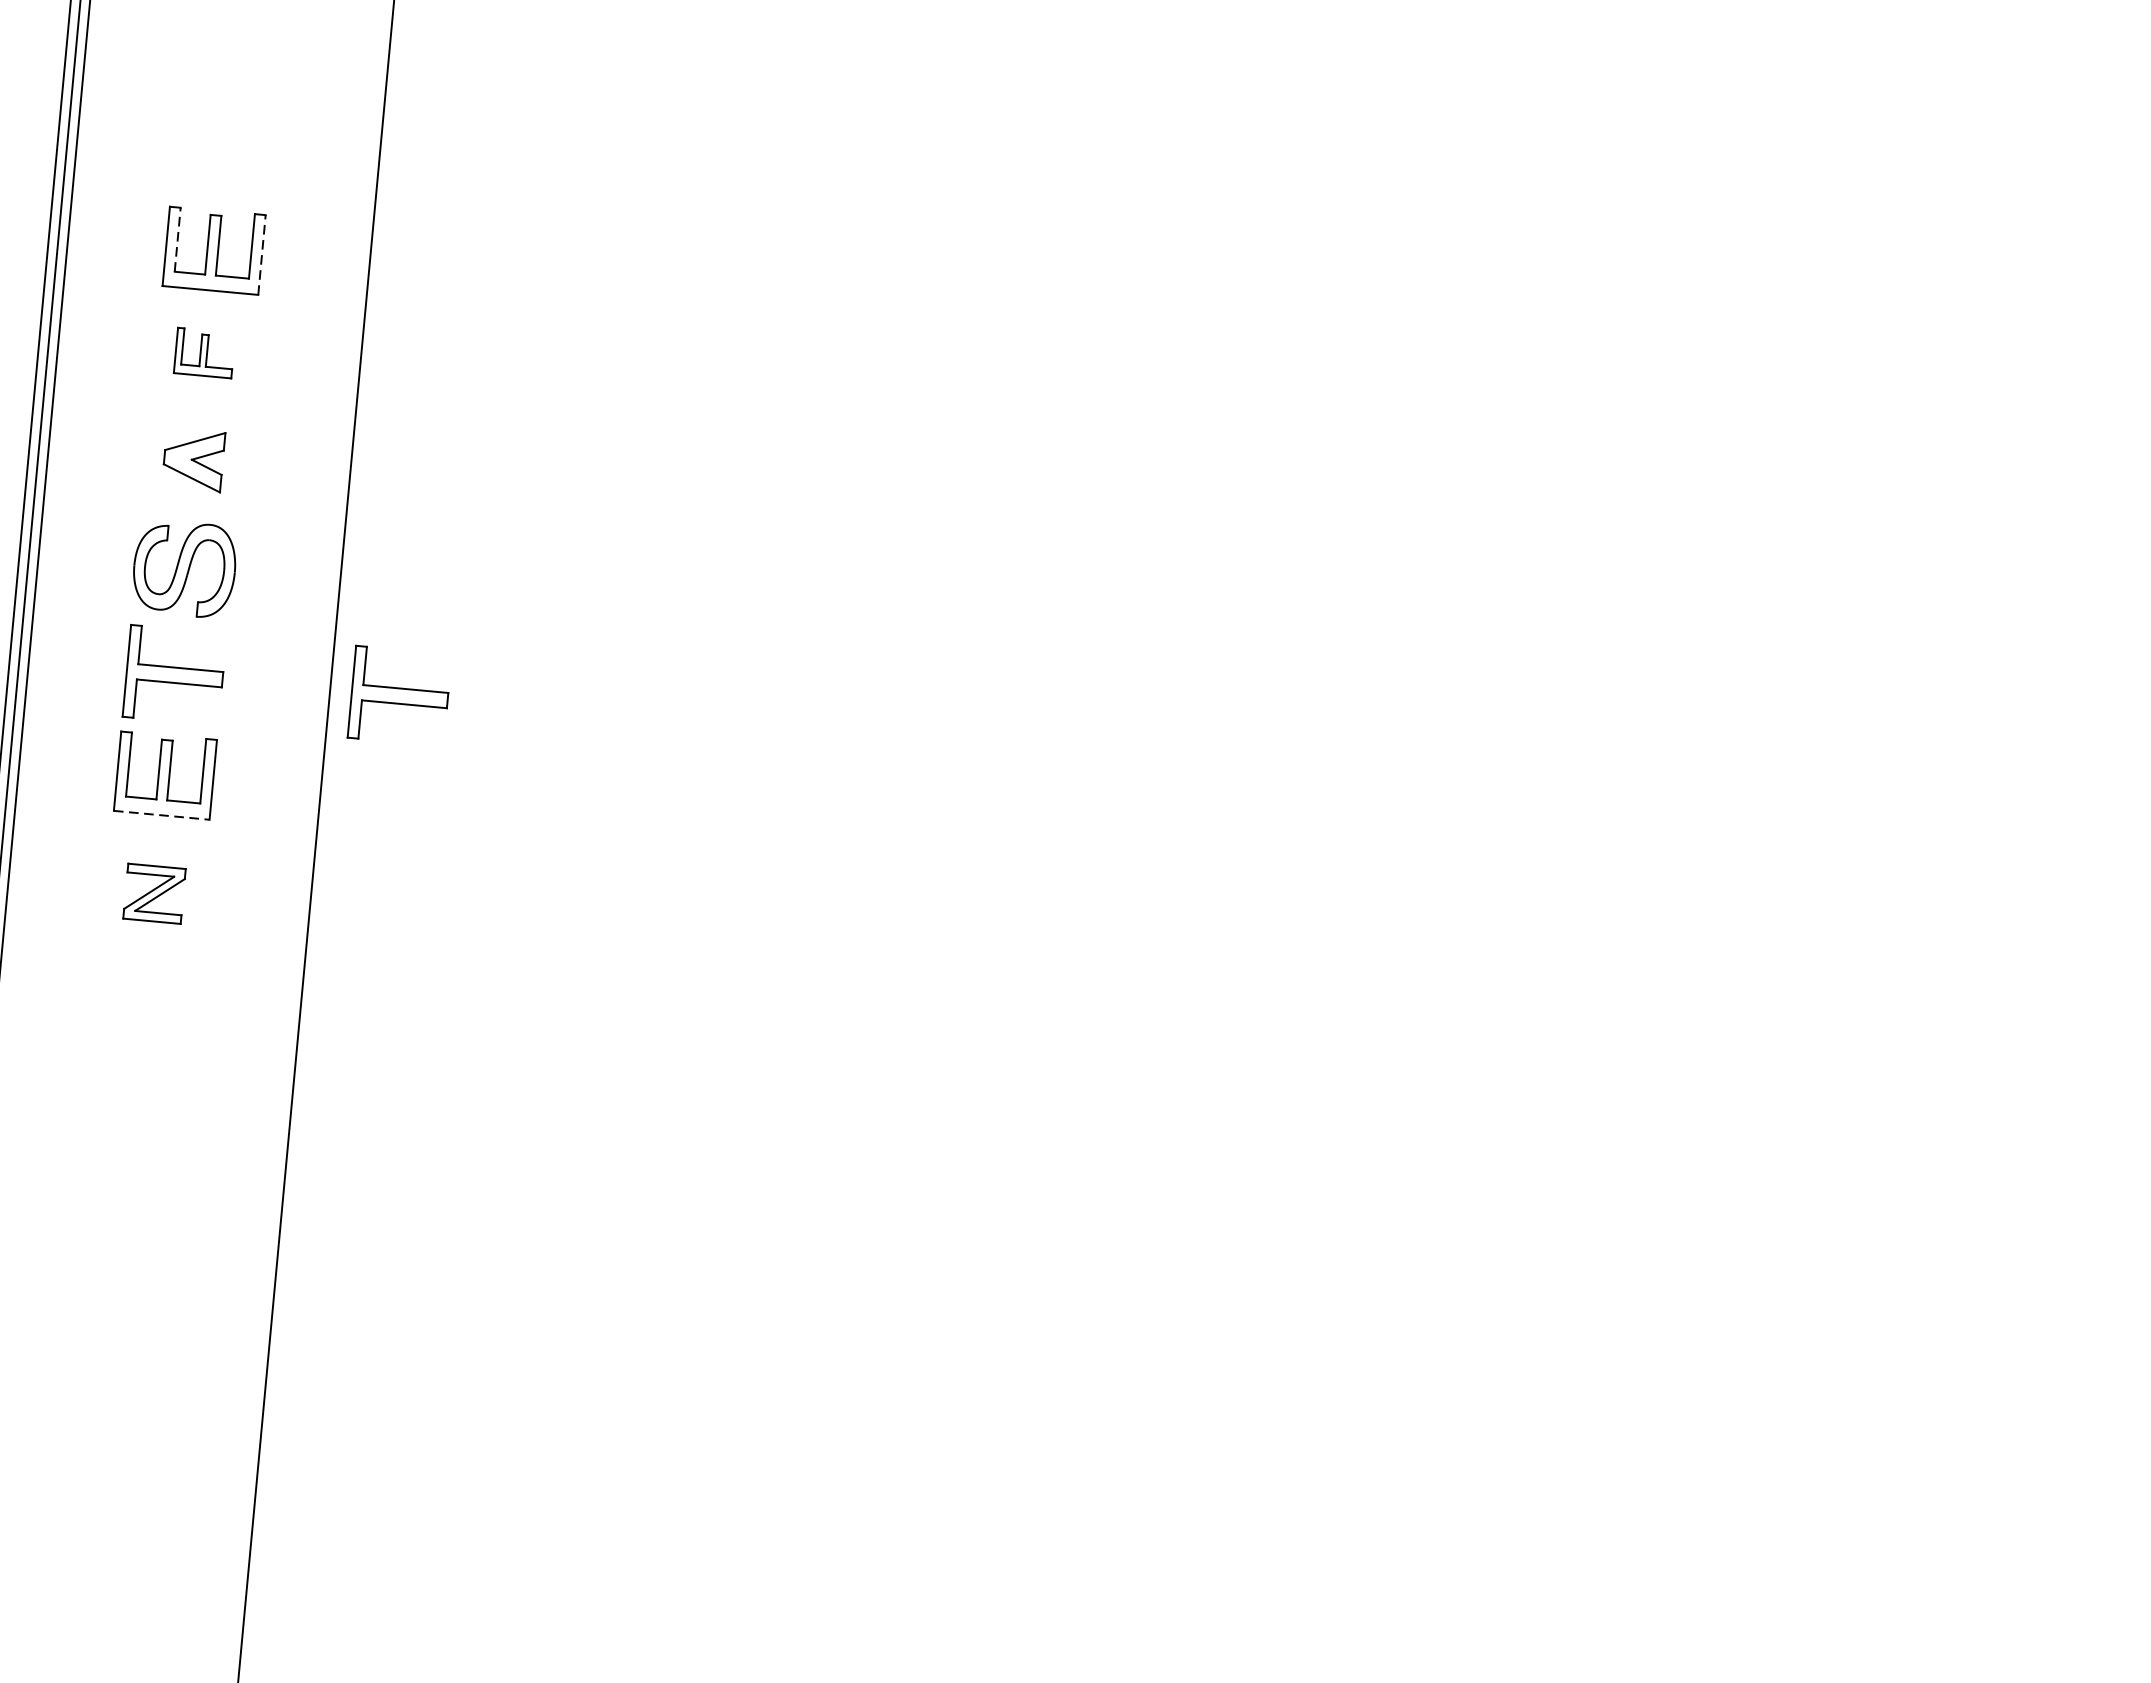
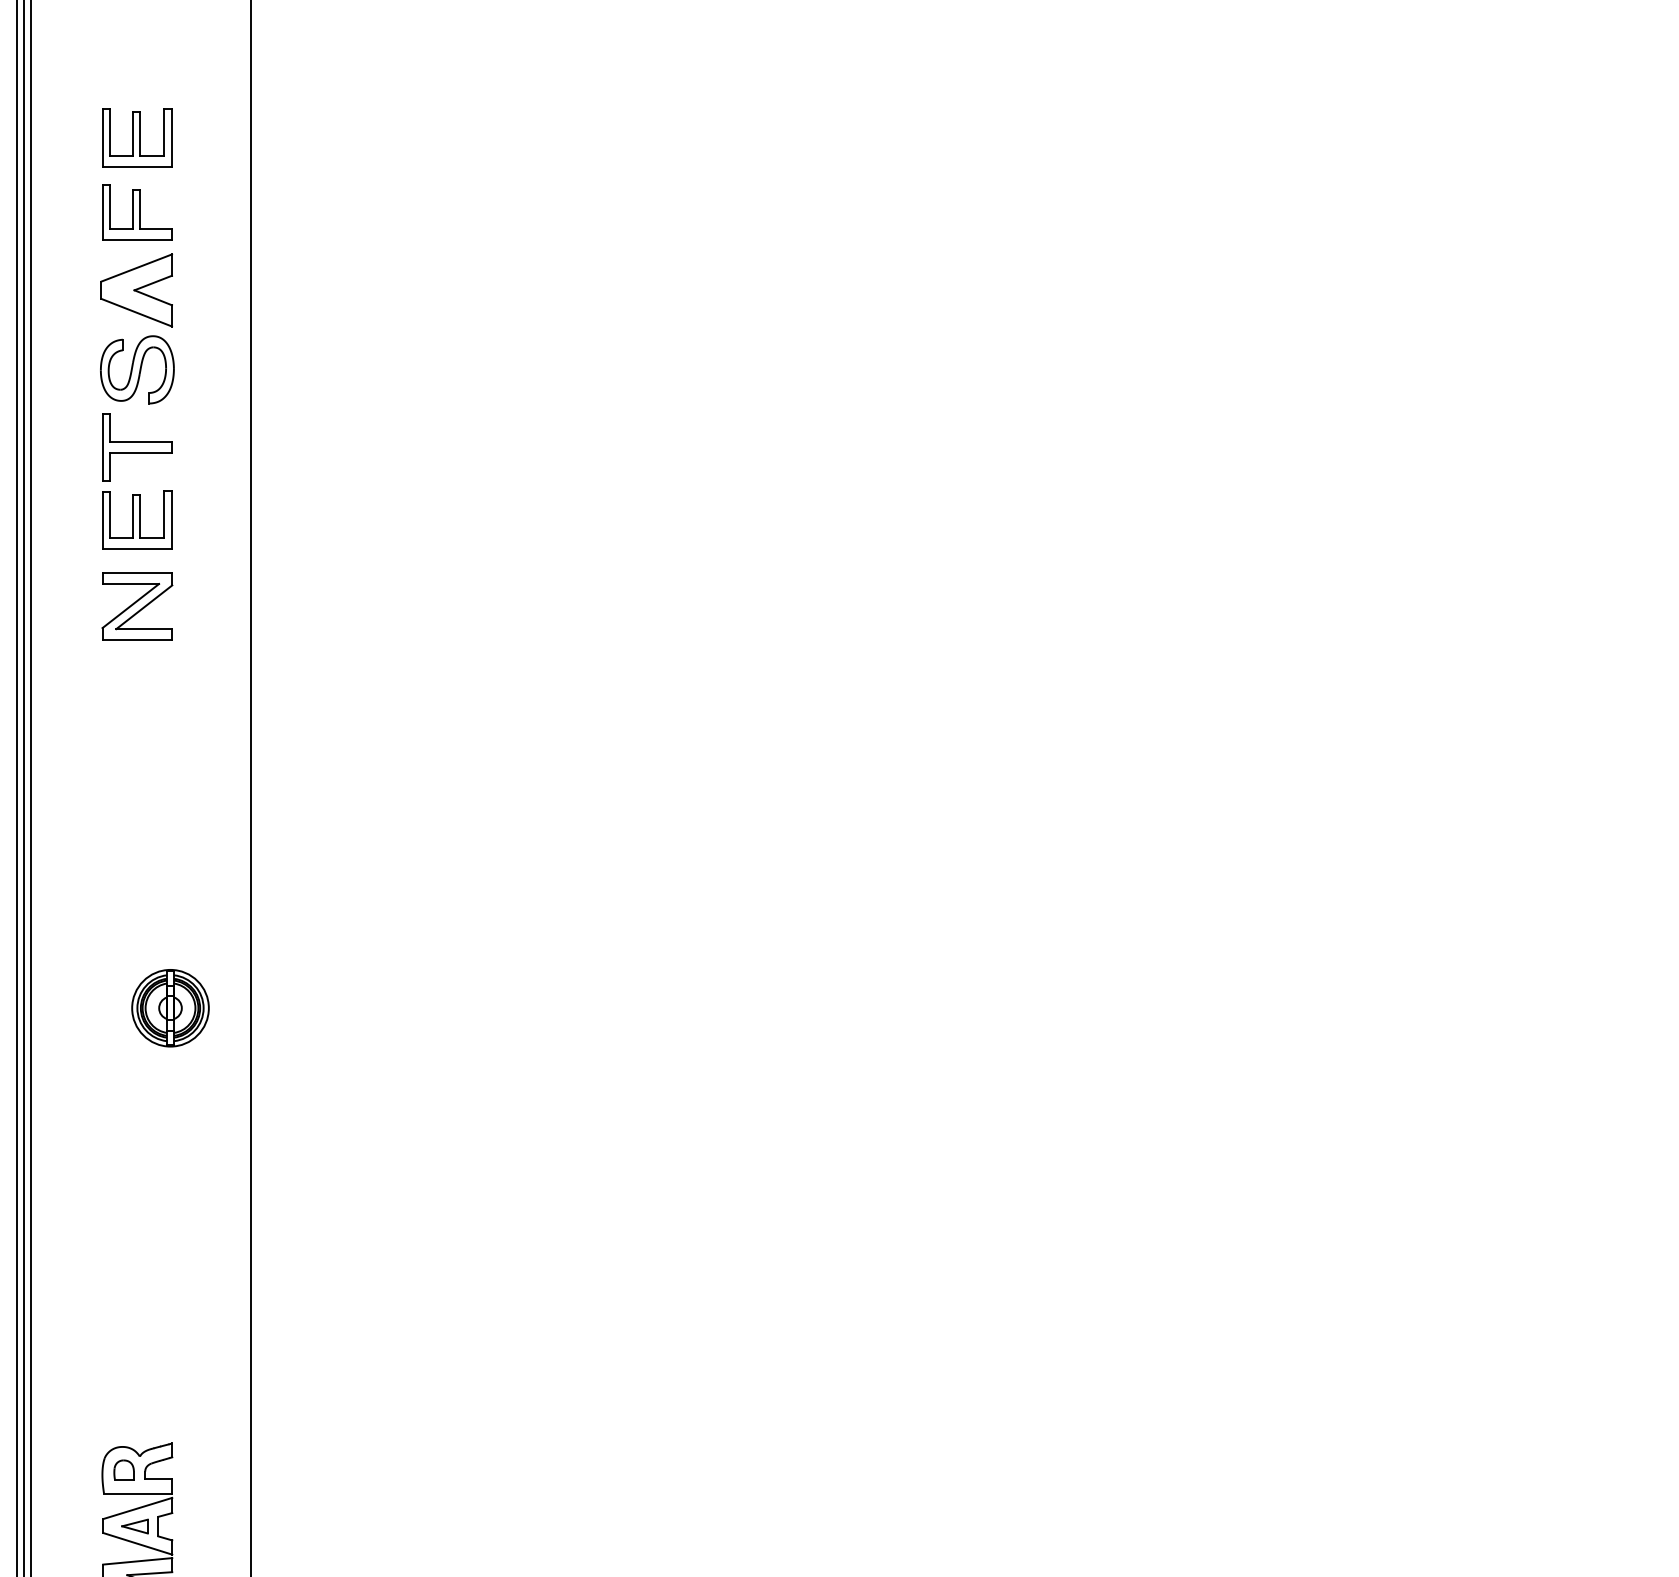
line: (178, 238) -> (110, 131), dashed -> solid
line: (262, 254) -> (172, 137), dashed -> solid
part: (204, 353) -> (137, 212), size x1.67
part: (193, 460) -> (136, 290), size x1.67
part: (399, 696) -> (301, 447), removed
line: (161, 815) -> (137, 549), dashed -> solid
part: (154, 893) -> (137, 606), size x1.67
part: (148, 1449) -> (170, 1008), added

